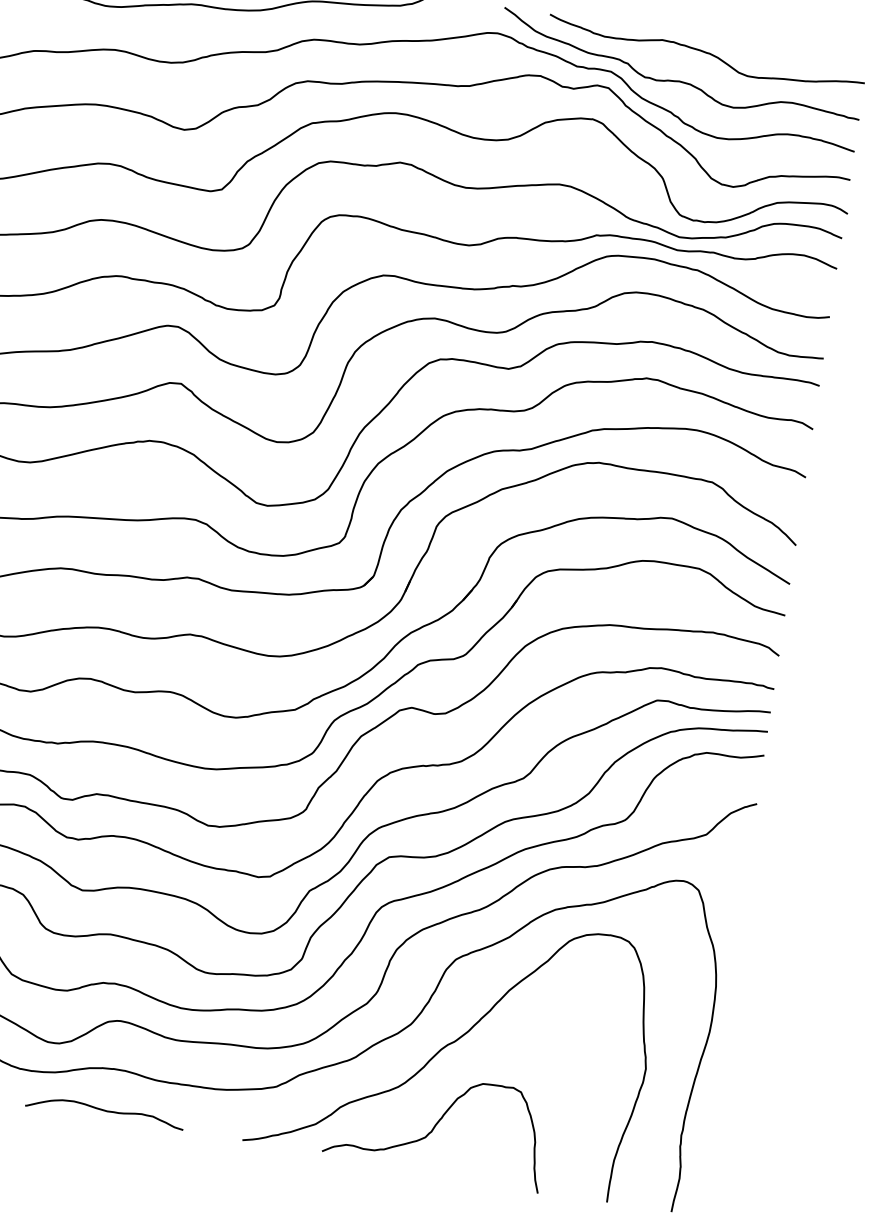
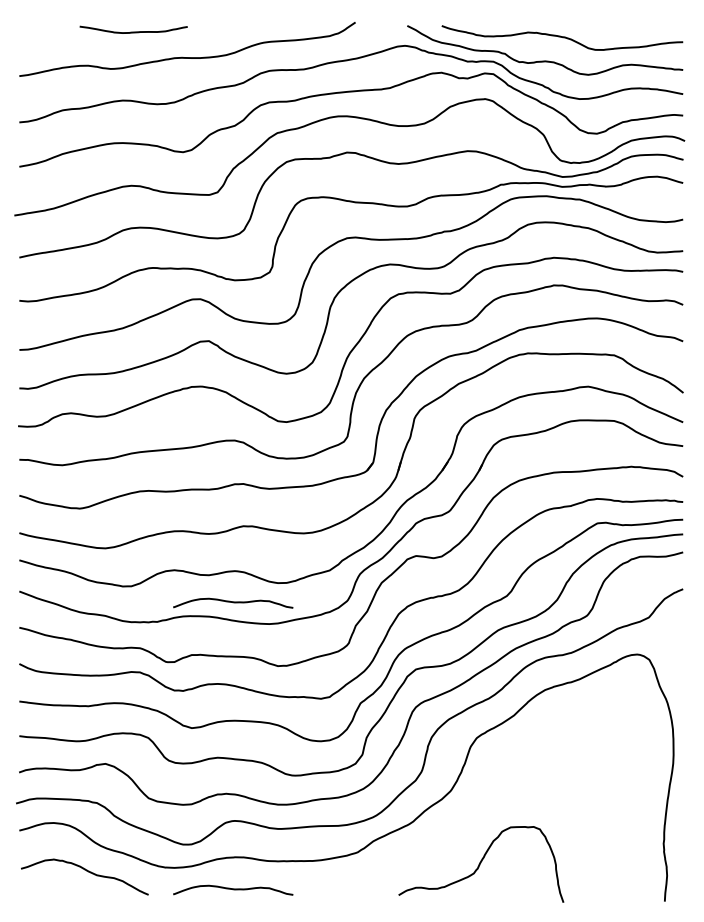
curve: (162, 733) -> (233, 602), added
curve: (453, 1043) -> (484, 800), removed

